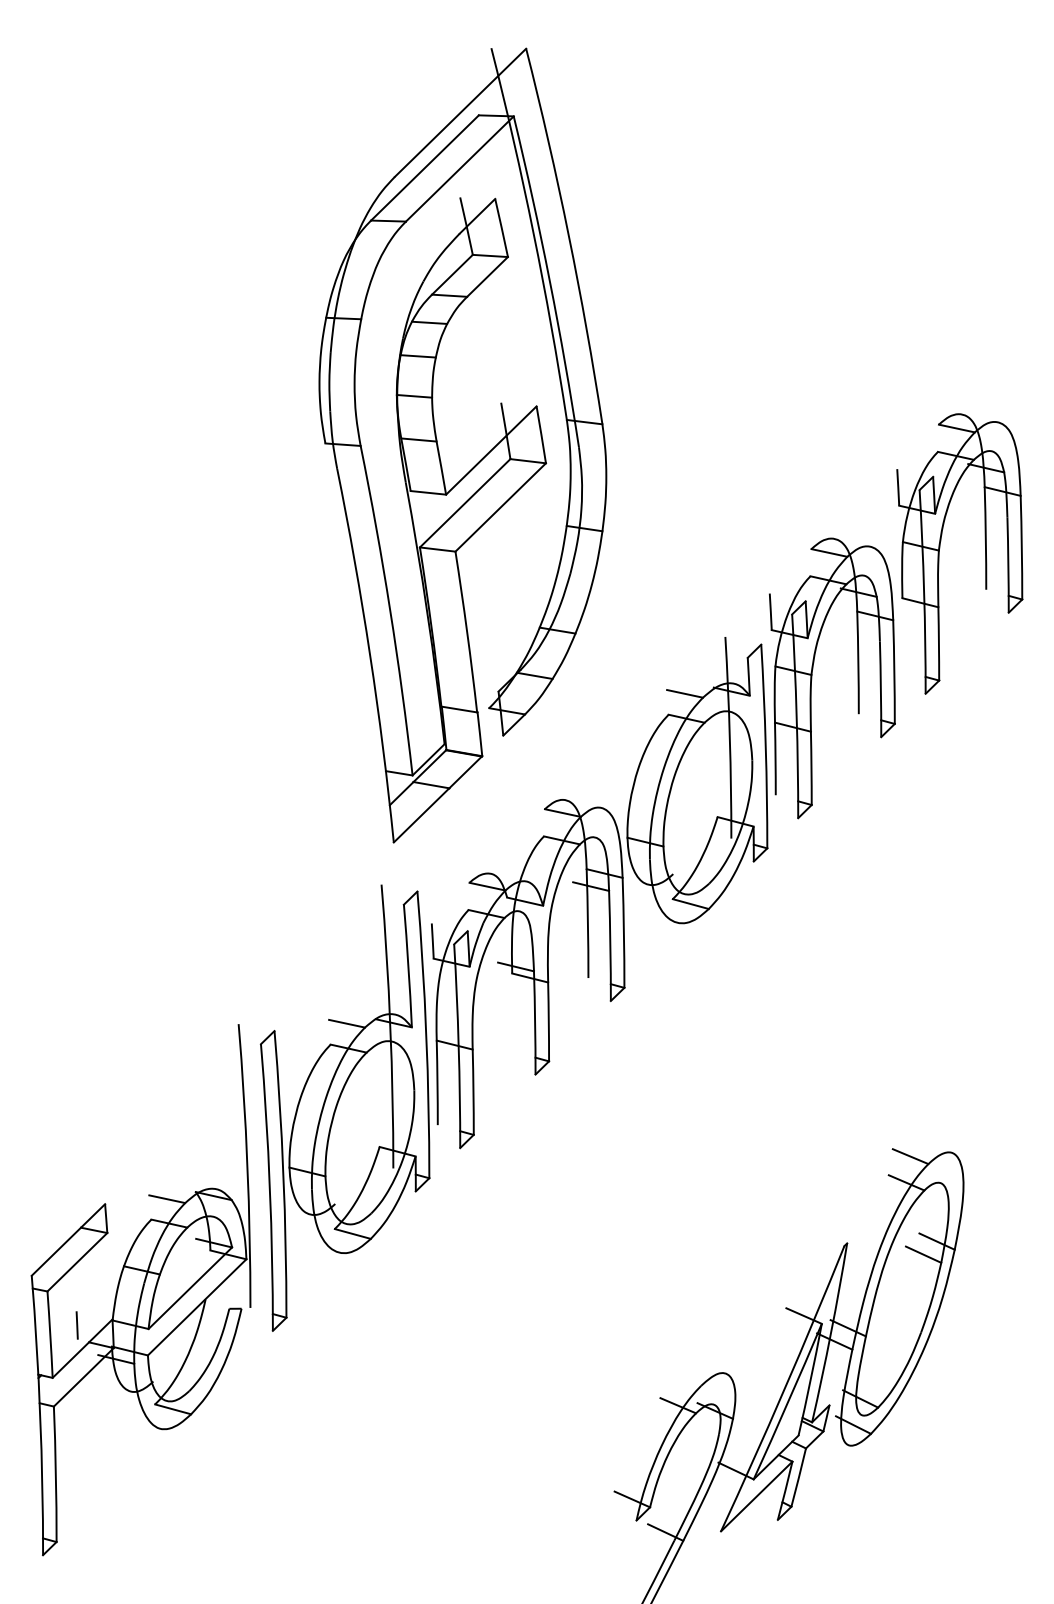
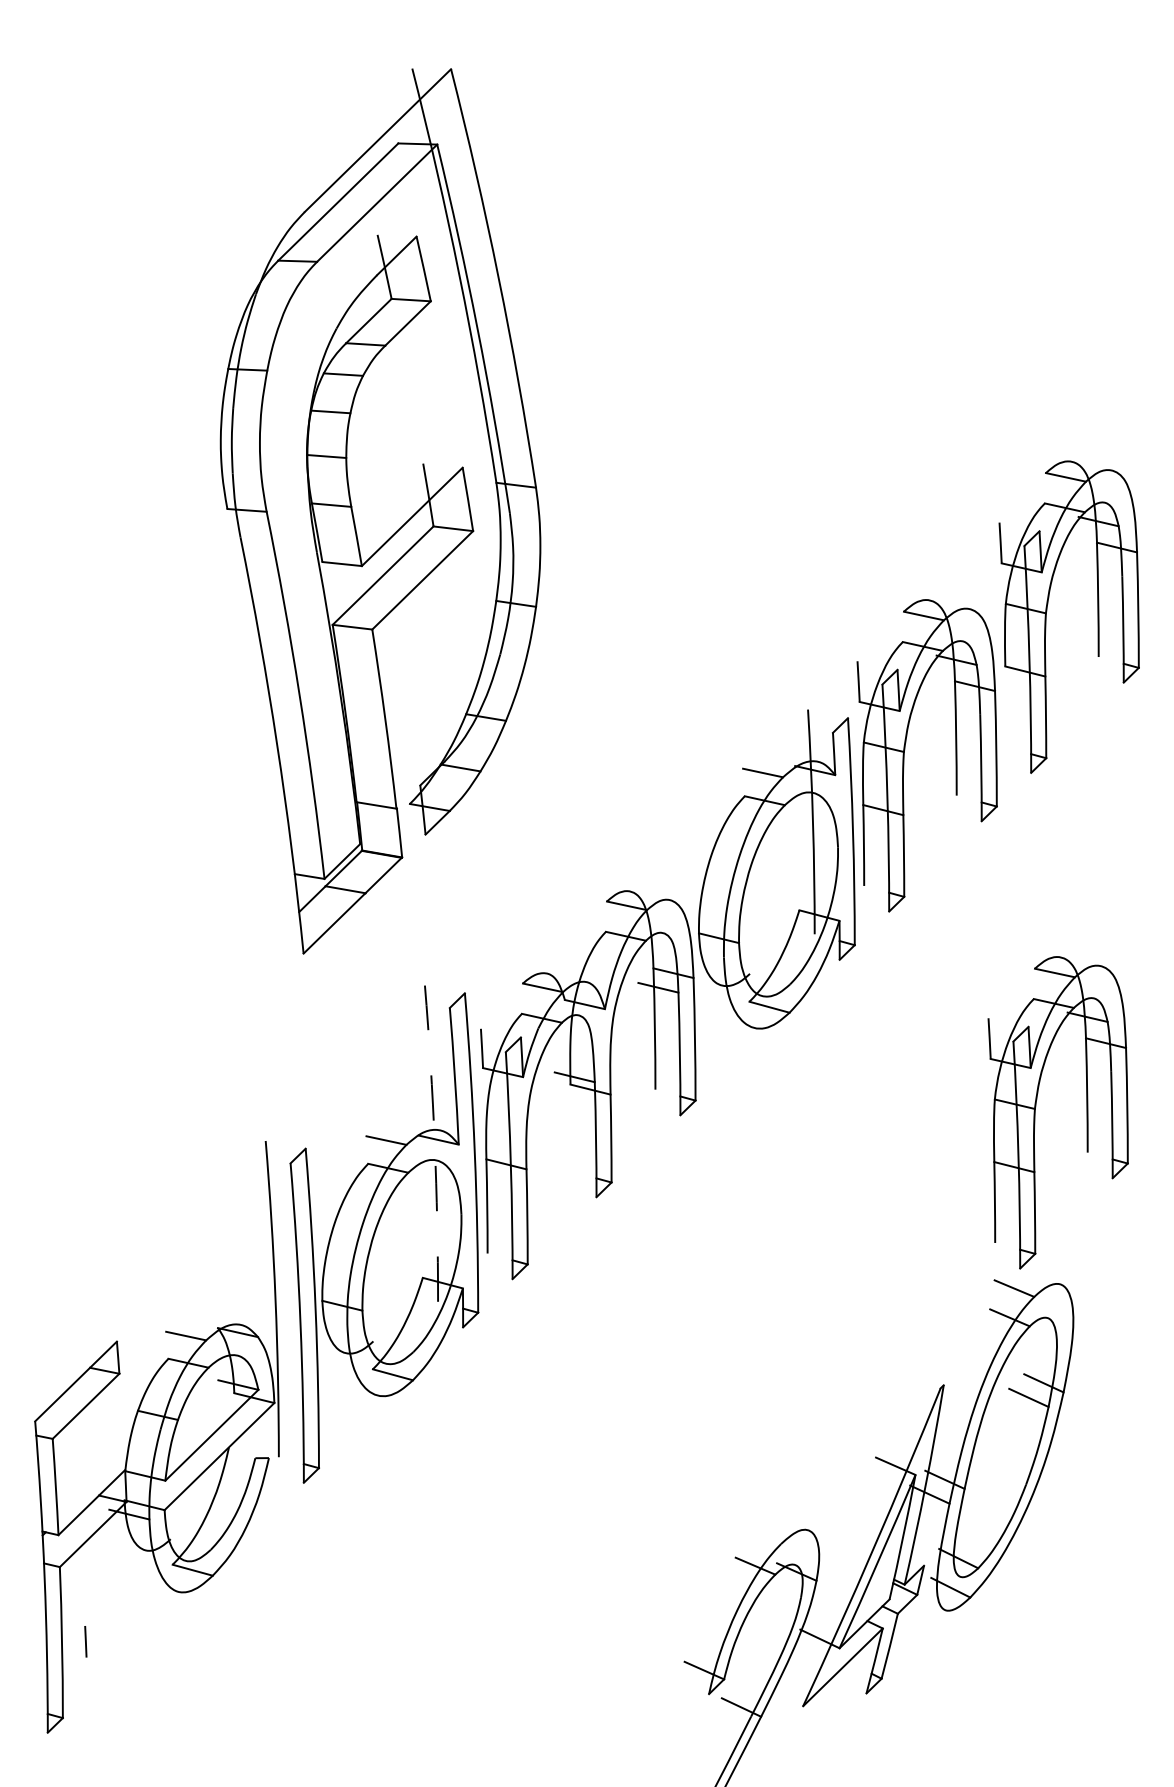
part: (478, 461) -> (397, 529), moved
part: (930, 993) -> (1036, 1106), added
arc: (390, 1026) -> (434, 1143), solid -> dashed
line: (76, 1325) -> (85, 1641), moved

